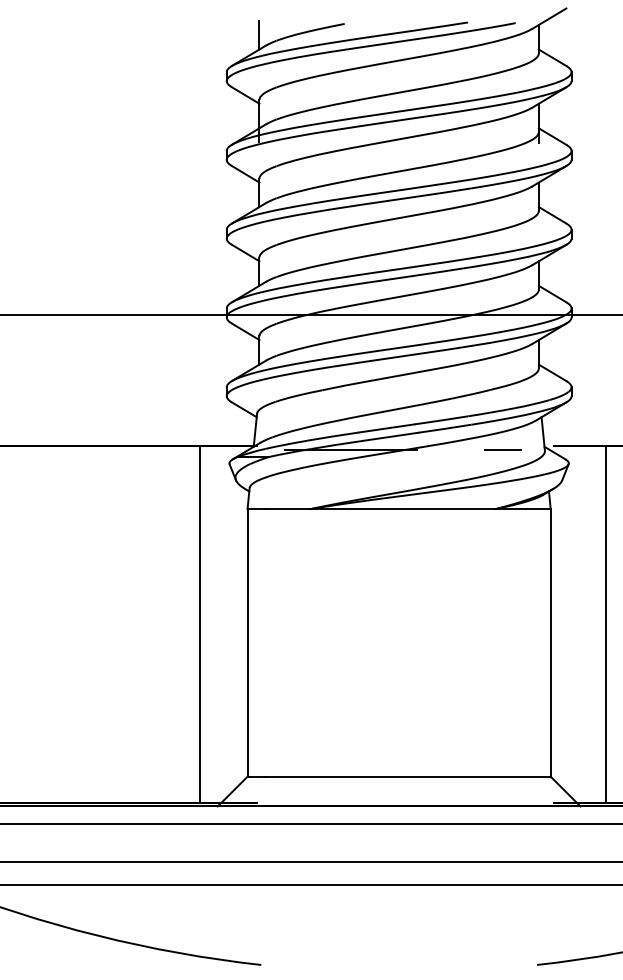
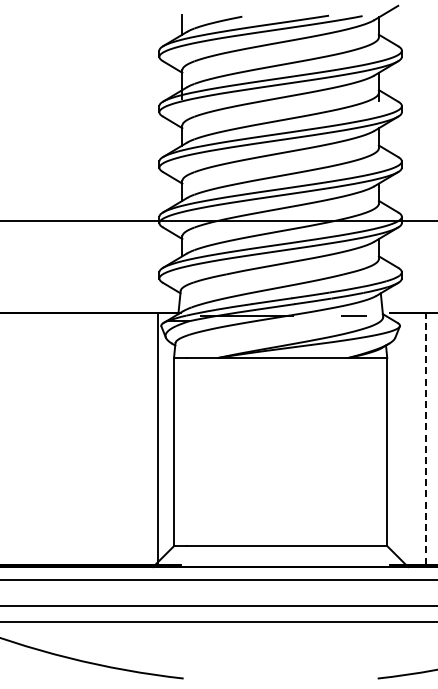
line: (199, 623) -> (157, 438), moved
line: (606, 625) -> (426, 439), solid -> dashed

